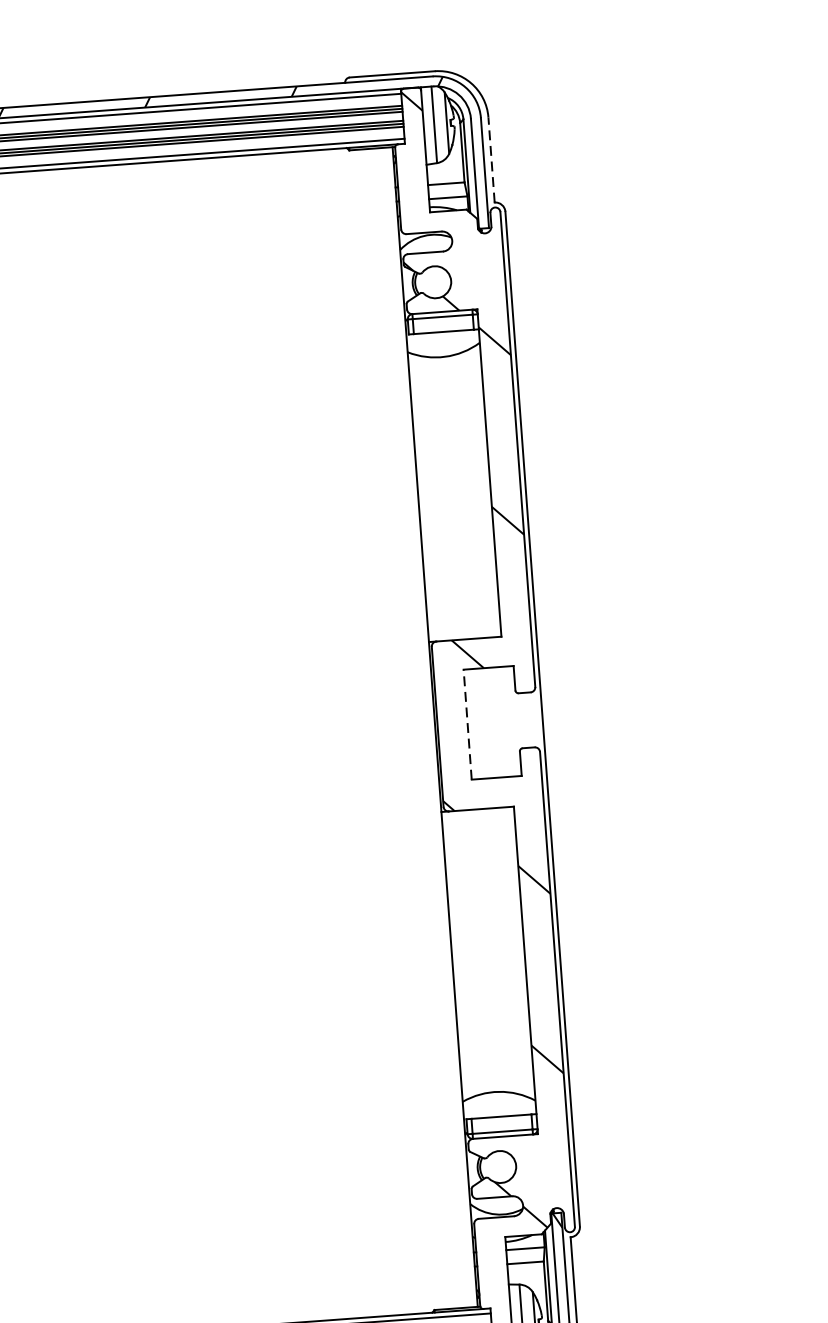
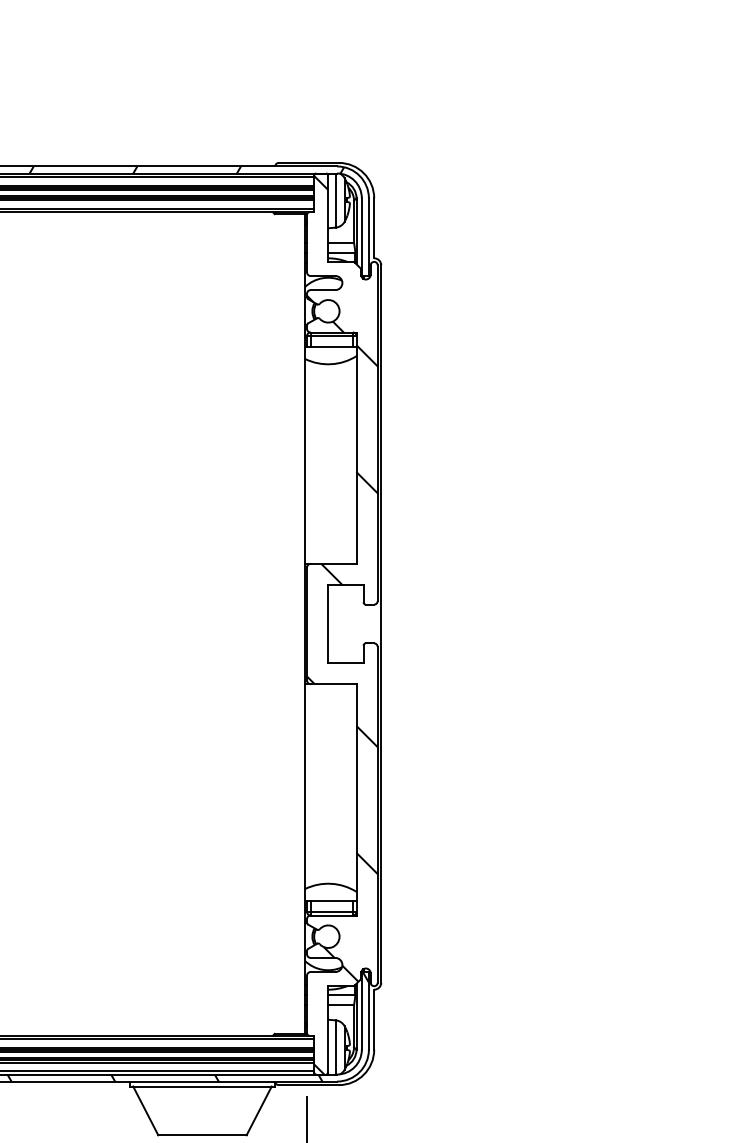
line: (491, 158) -> (374, 227), dashed -> solid
line: (468, 725) -> (328, 624), dashed -> solid

